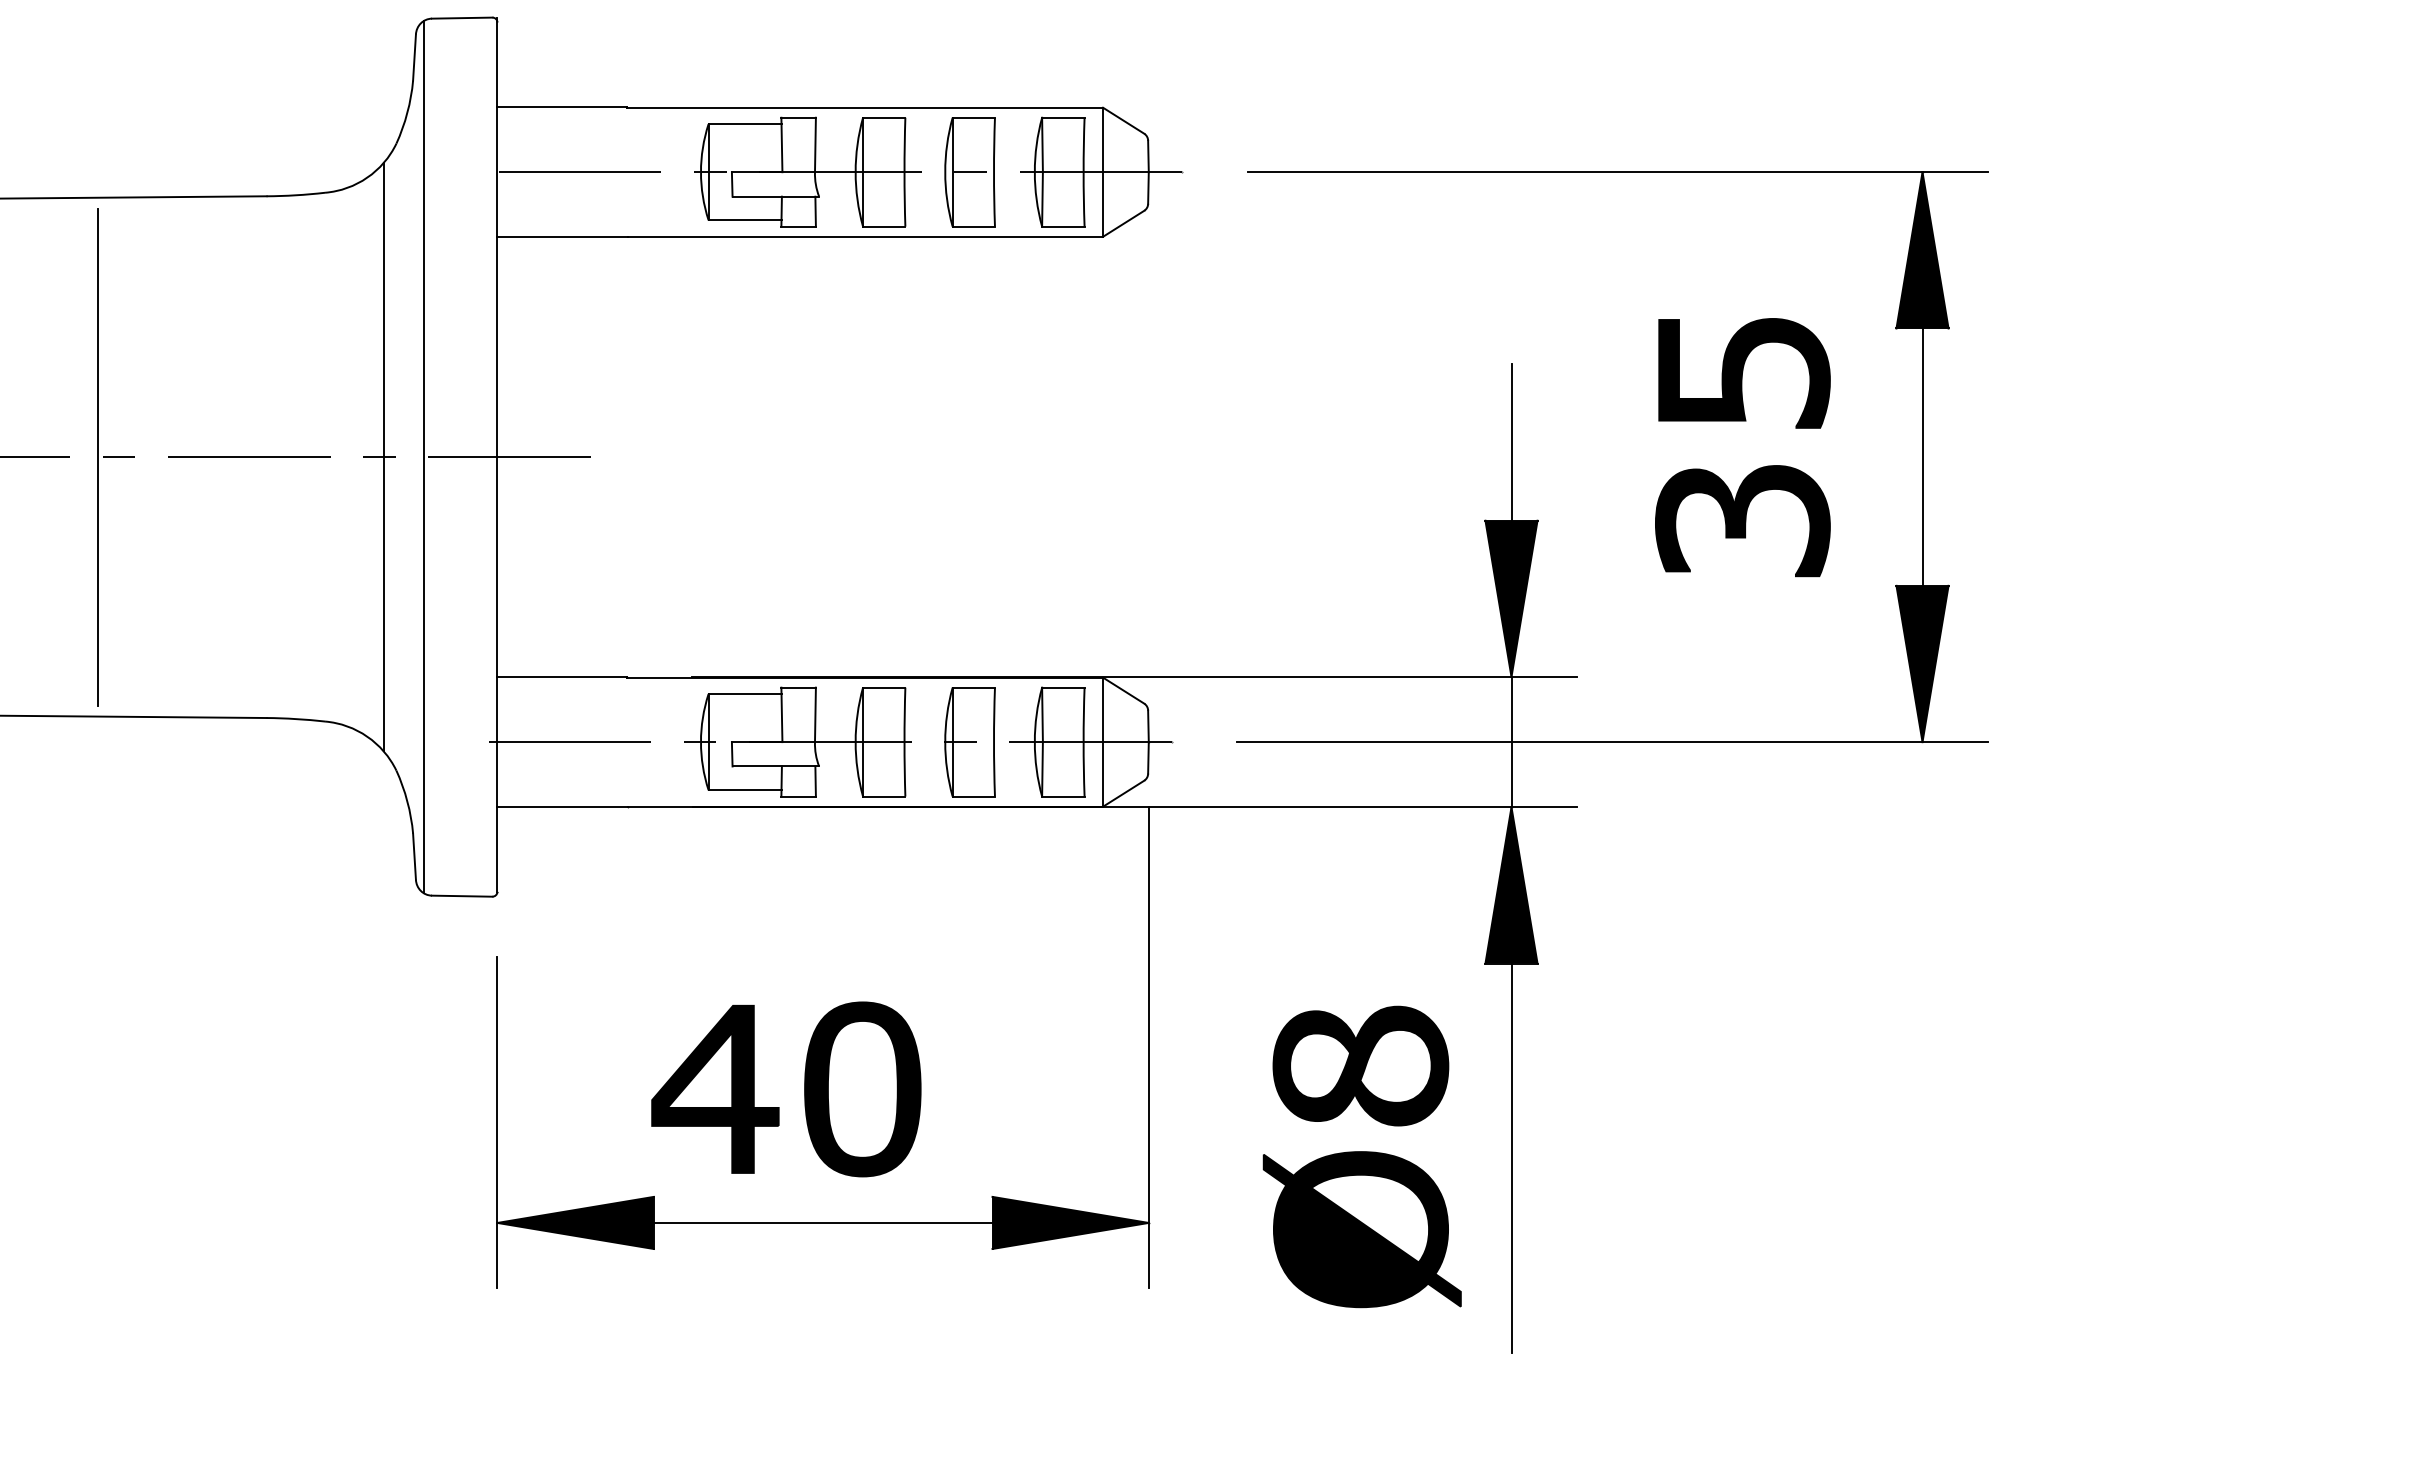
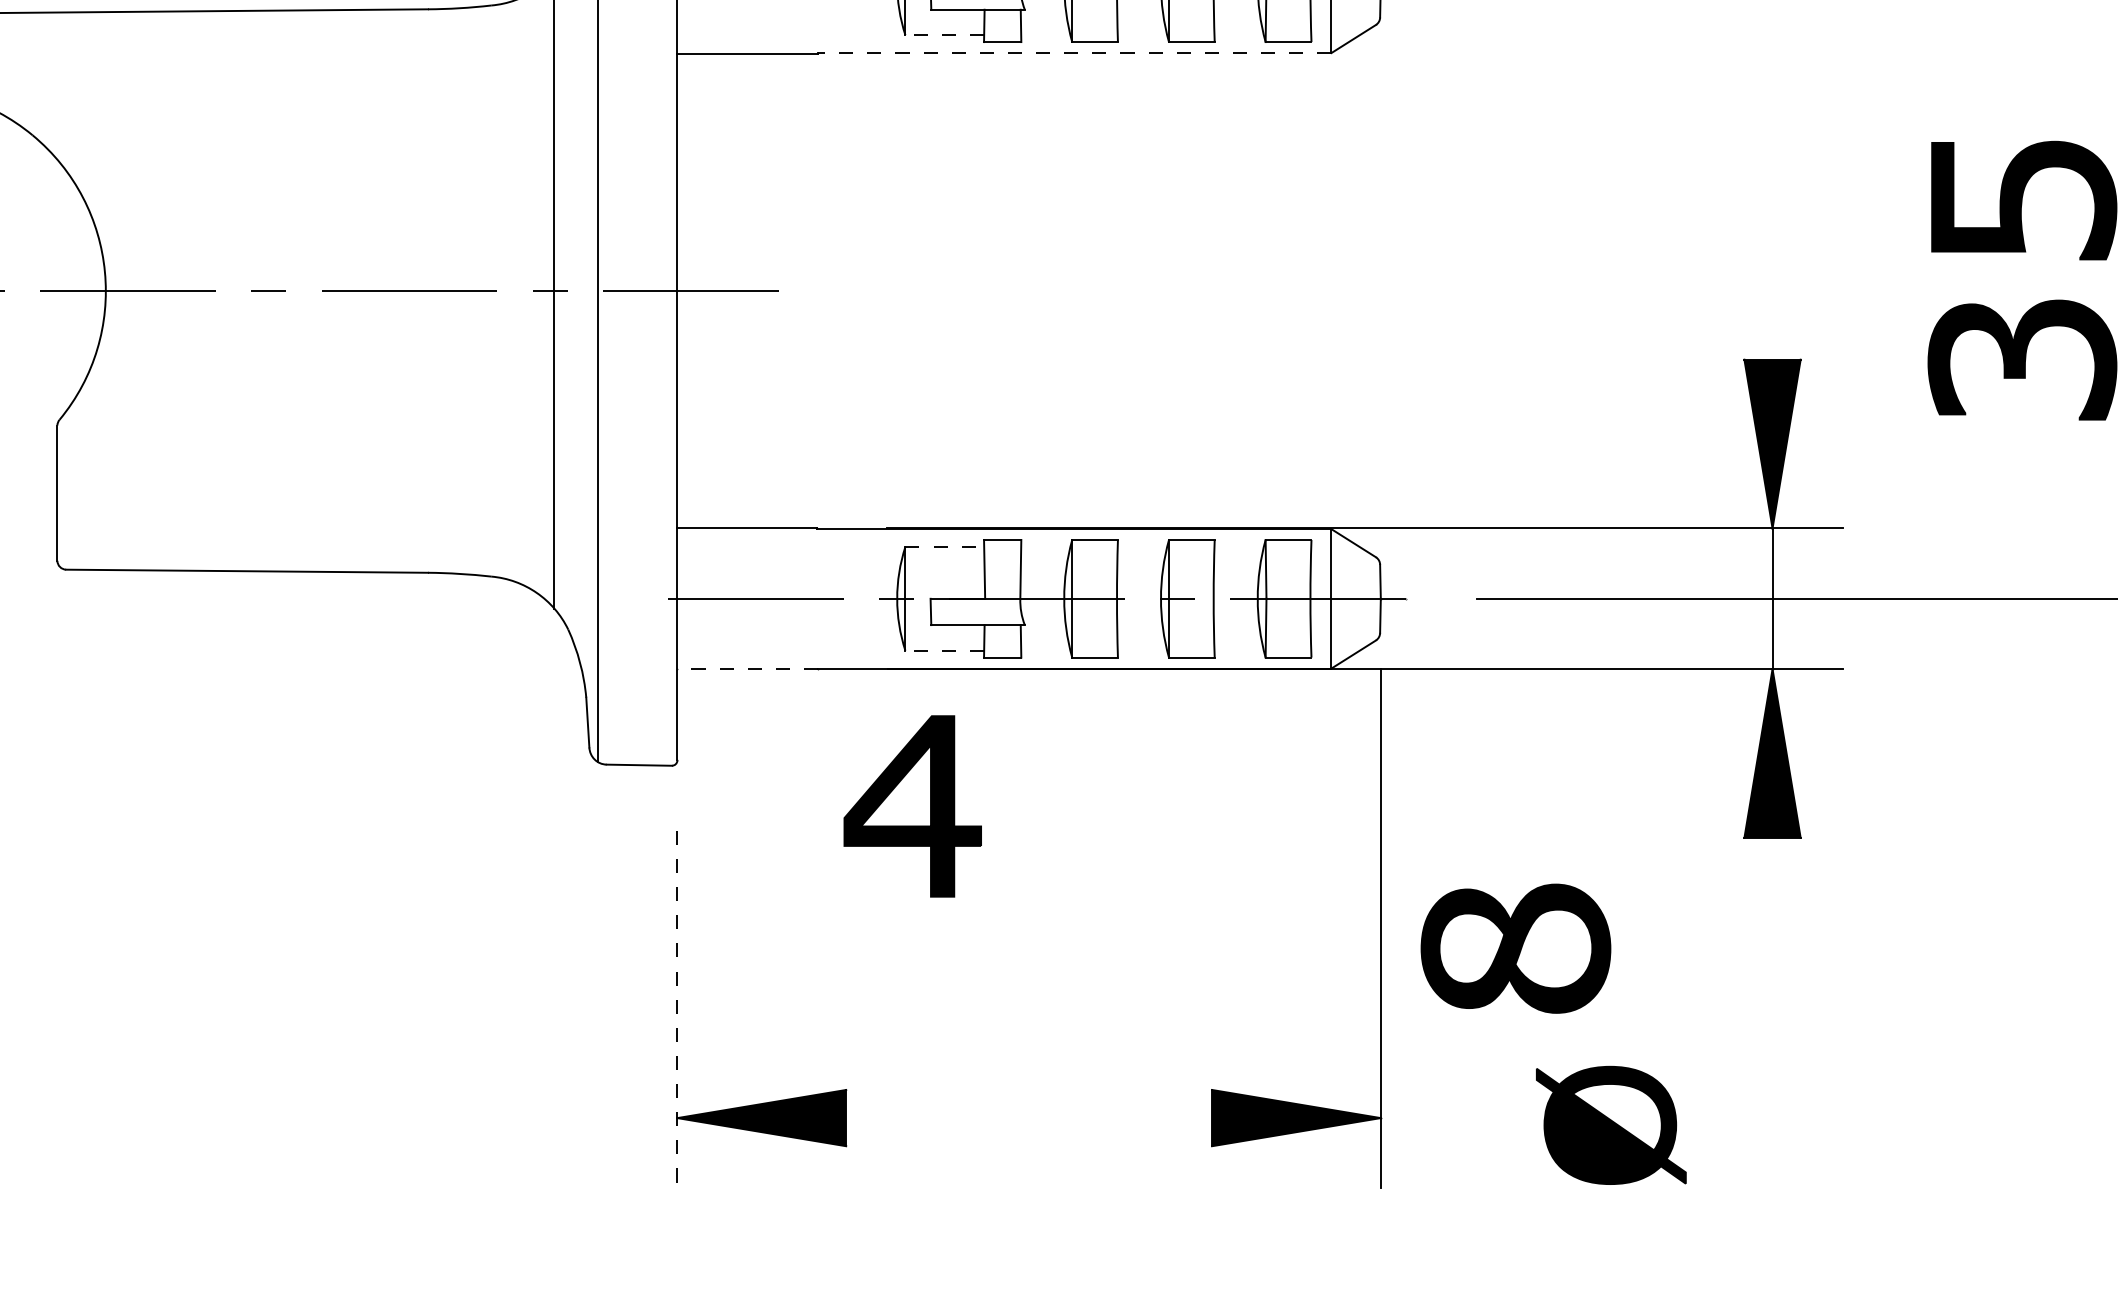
line: (744, 220) -> (944, 35), solid -> dashed
line: (865, 236) -> (1074, 52), solid -> dashed
line: (1511, 442) -> (1772, 275), removed
line: (97, 456) -> (245, 290), removed
line: (745, 694) -> (945, 547), solid -> dashed
line: (744, 790) -> (944, 651), solid -> dashed
line: (562, 807) -> (747, 669), solid -> dashed
part: (1360, 1065) -> (1515, 948), moved
part: (715, 1088) -> (912, 805), moved
part: (862, 1089) -> (1071, 973), removed
line: (497, 1122) -> (677, 1009), solid -> dashed
line: (1511, 1158) -> (1772, 1048), removed
line: (822, 1222) -> (1028, 1117), removed
part: (1361, 1229) -> (1610, 1125), size x0.7

